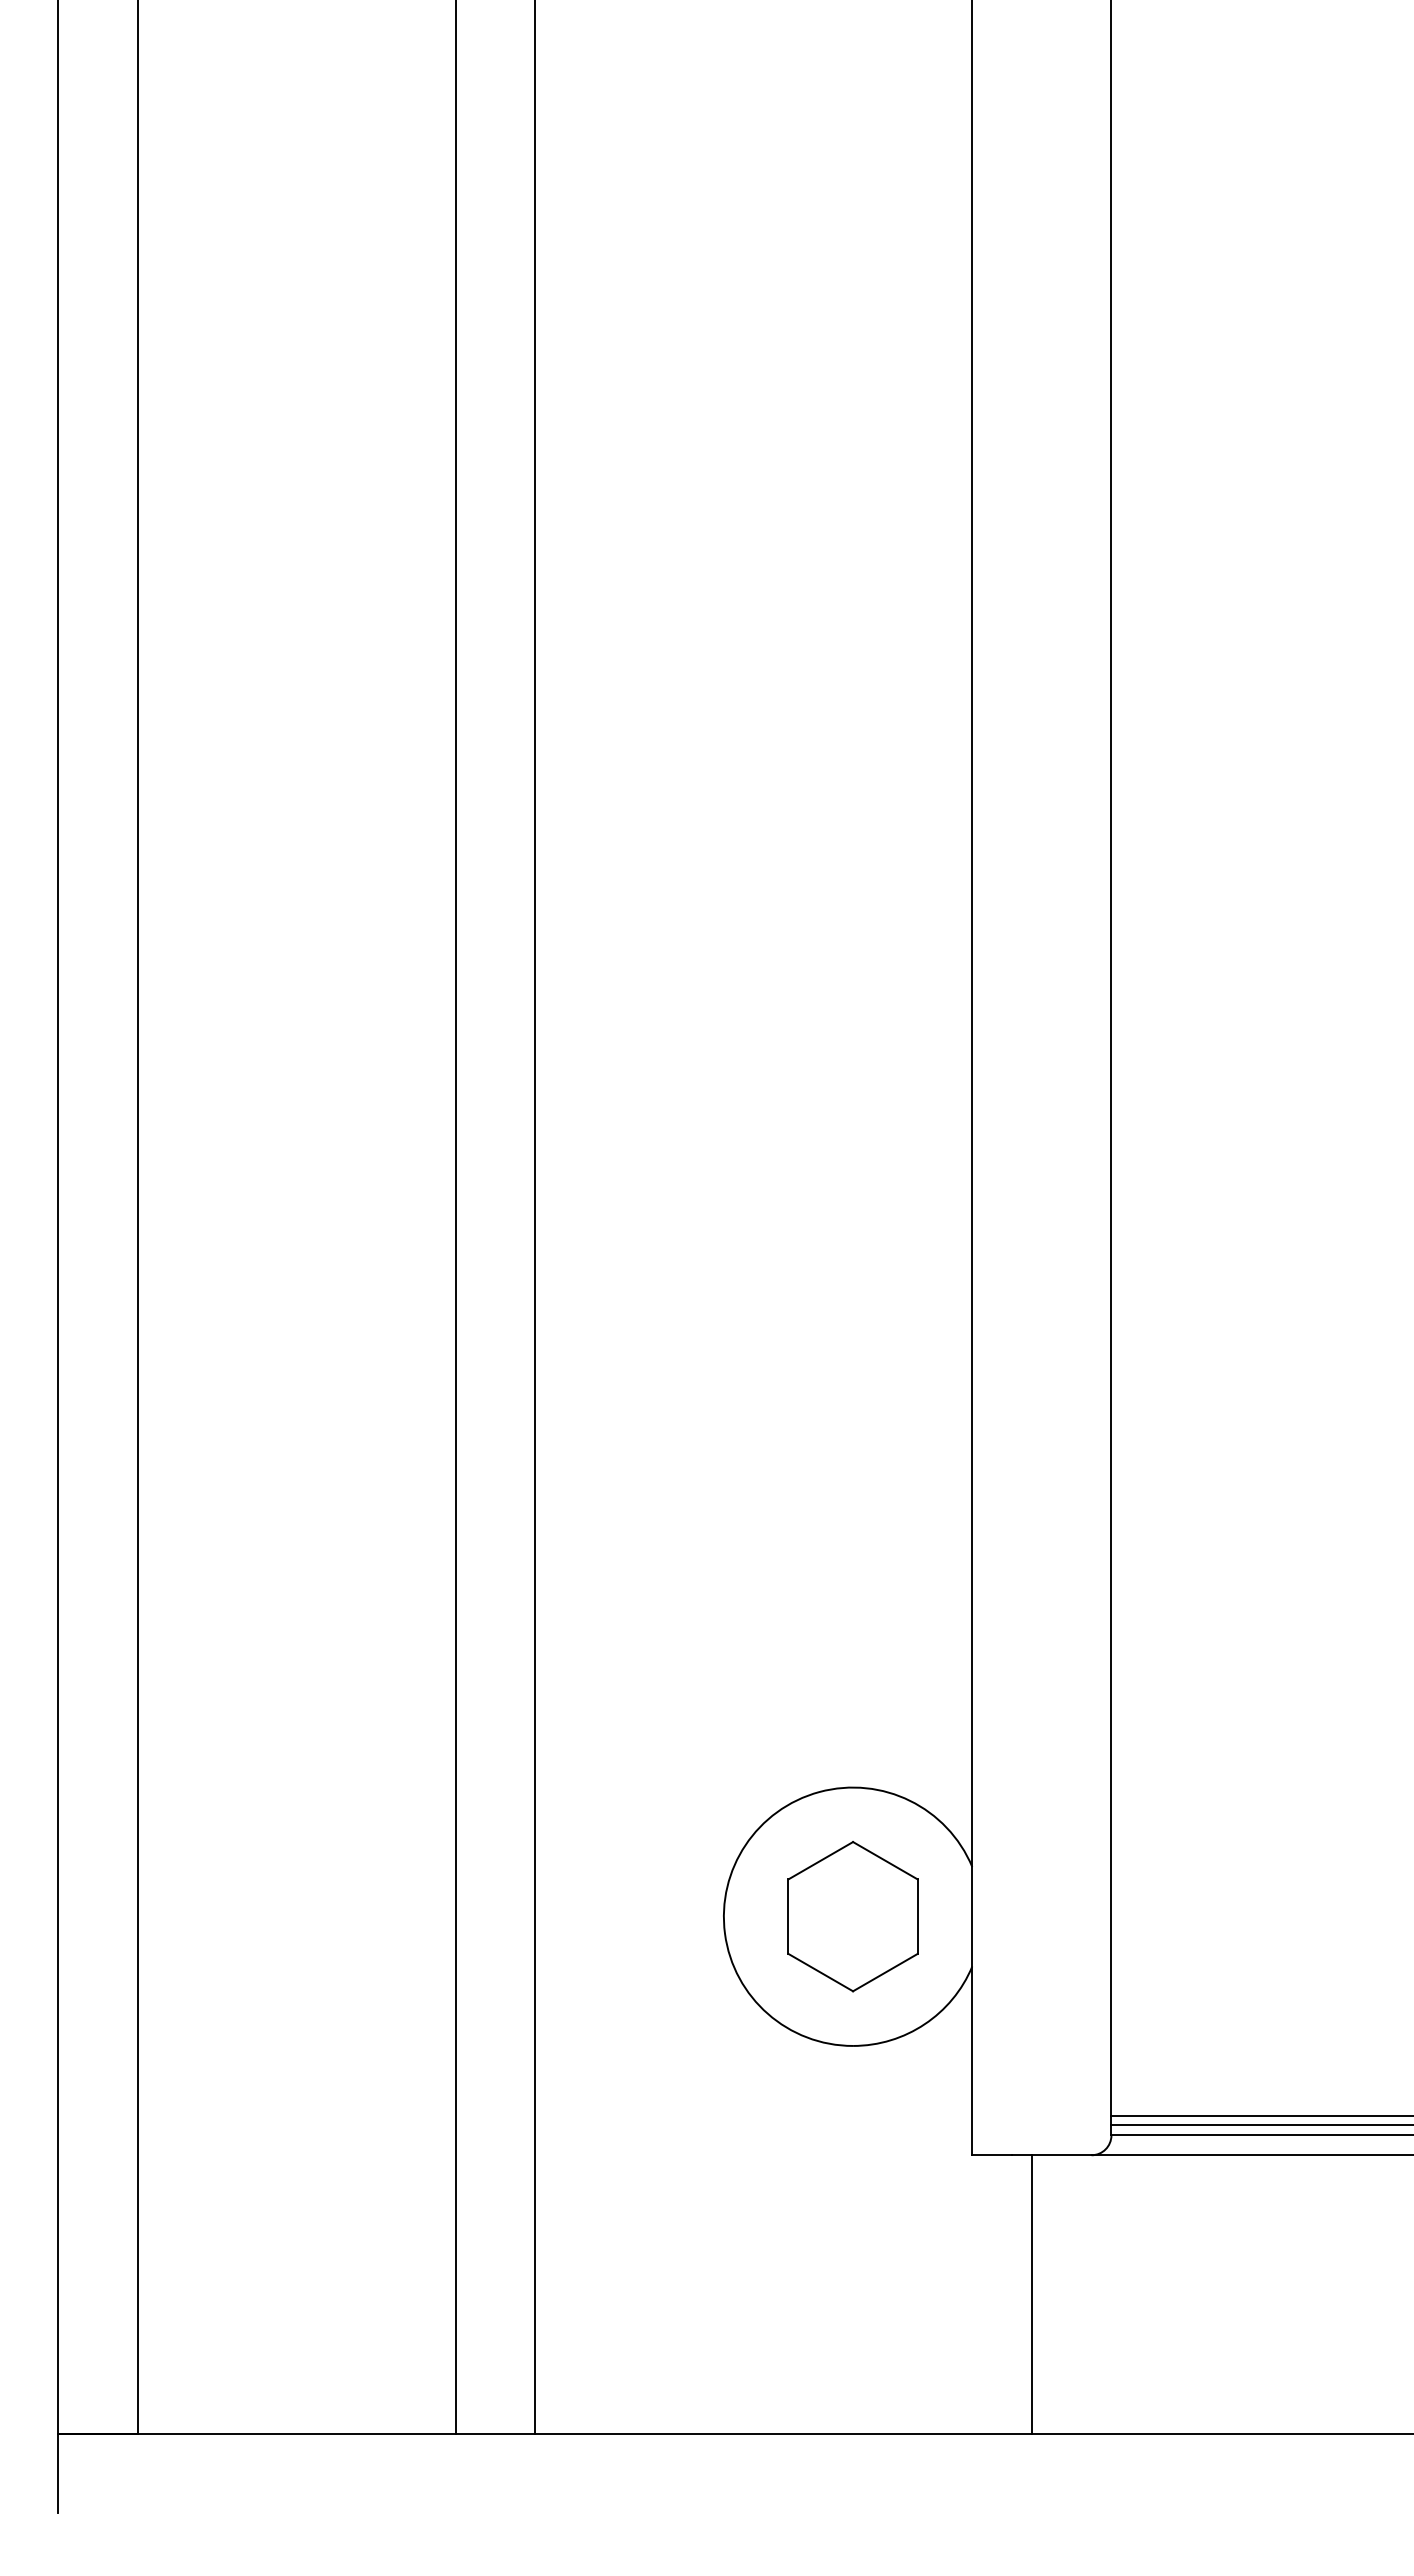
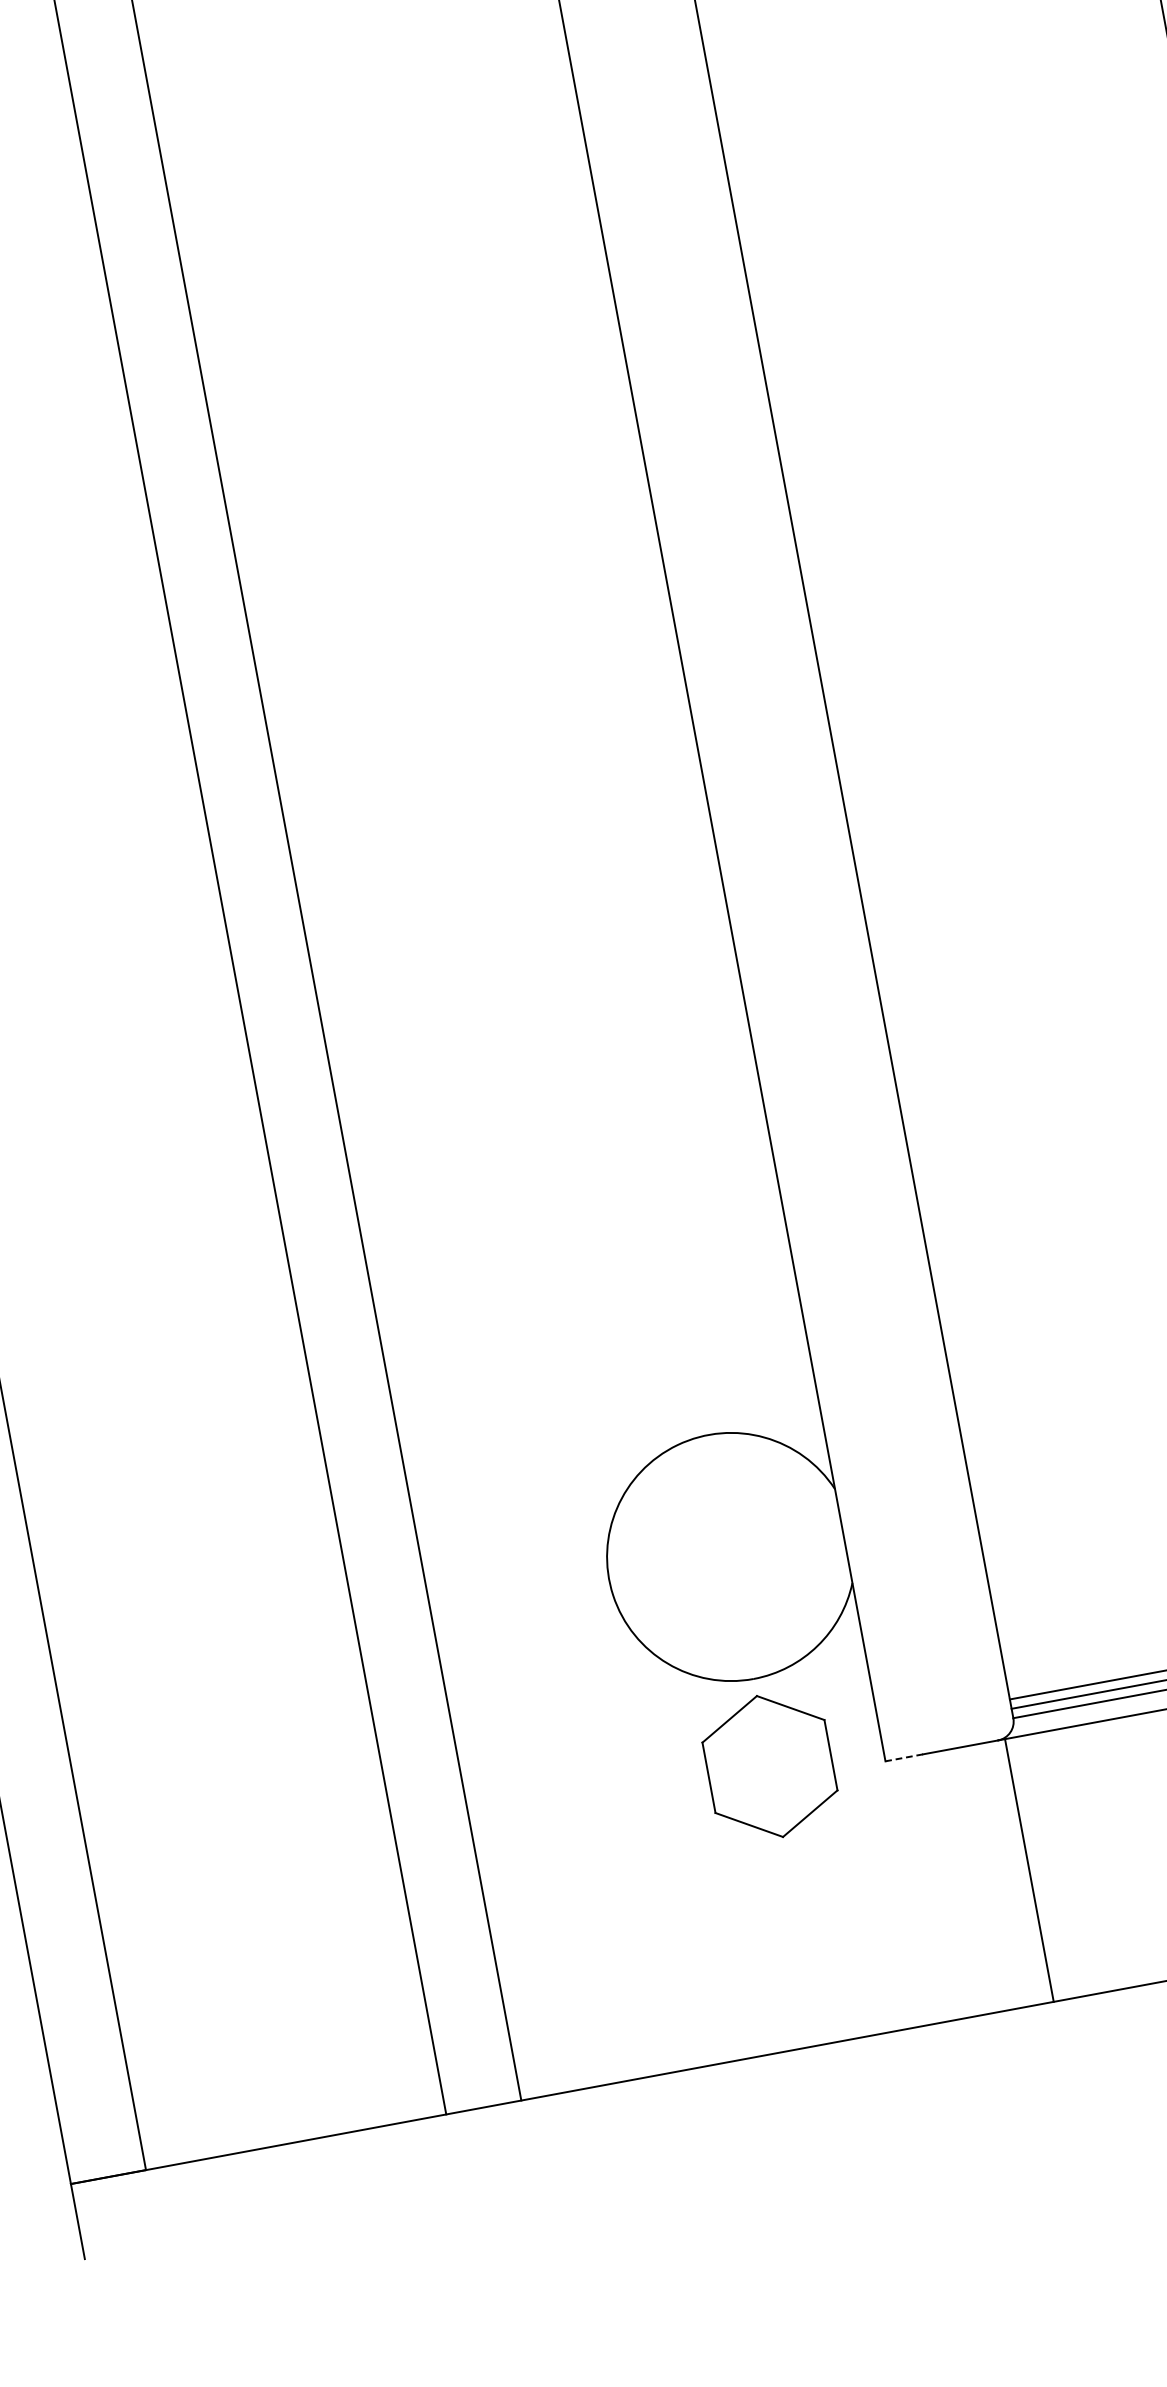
part: (852, 1916) -> (769, 1766), moved
line: (992, 2155) -> (904, 1758), solid -> dashed
line: (1031, 2294) -> (1028, 1870), moved

